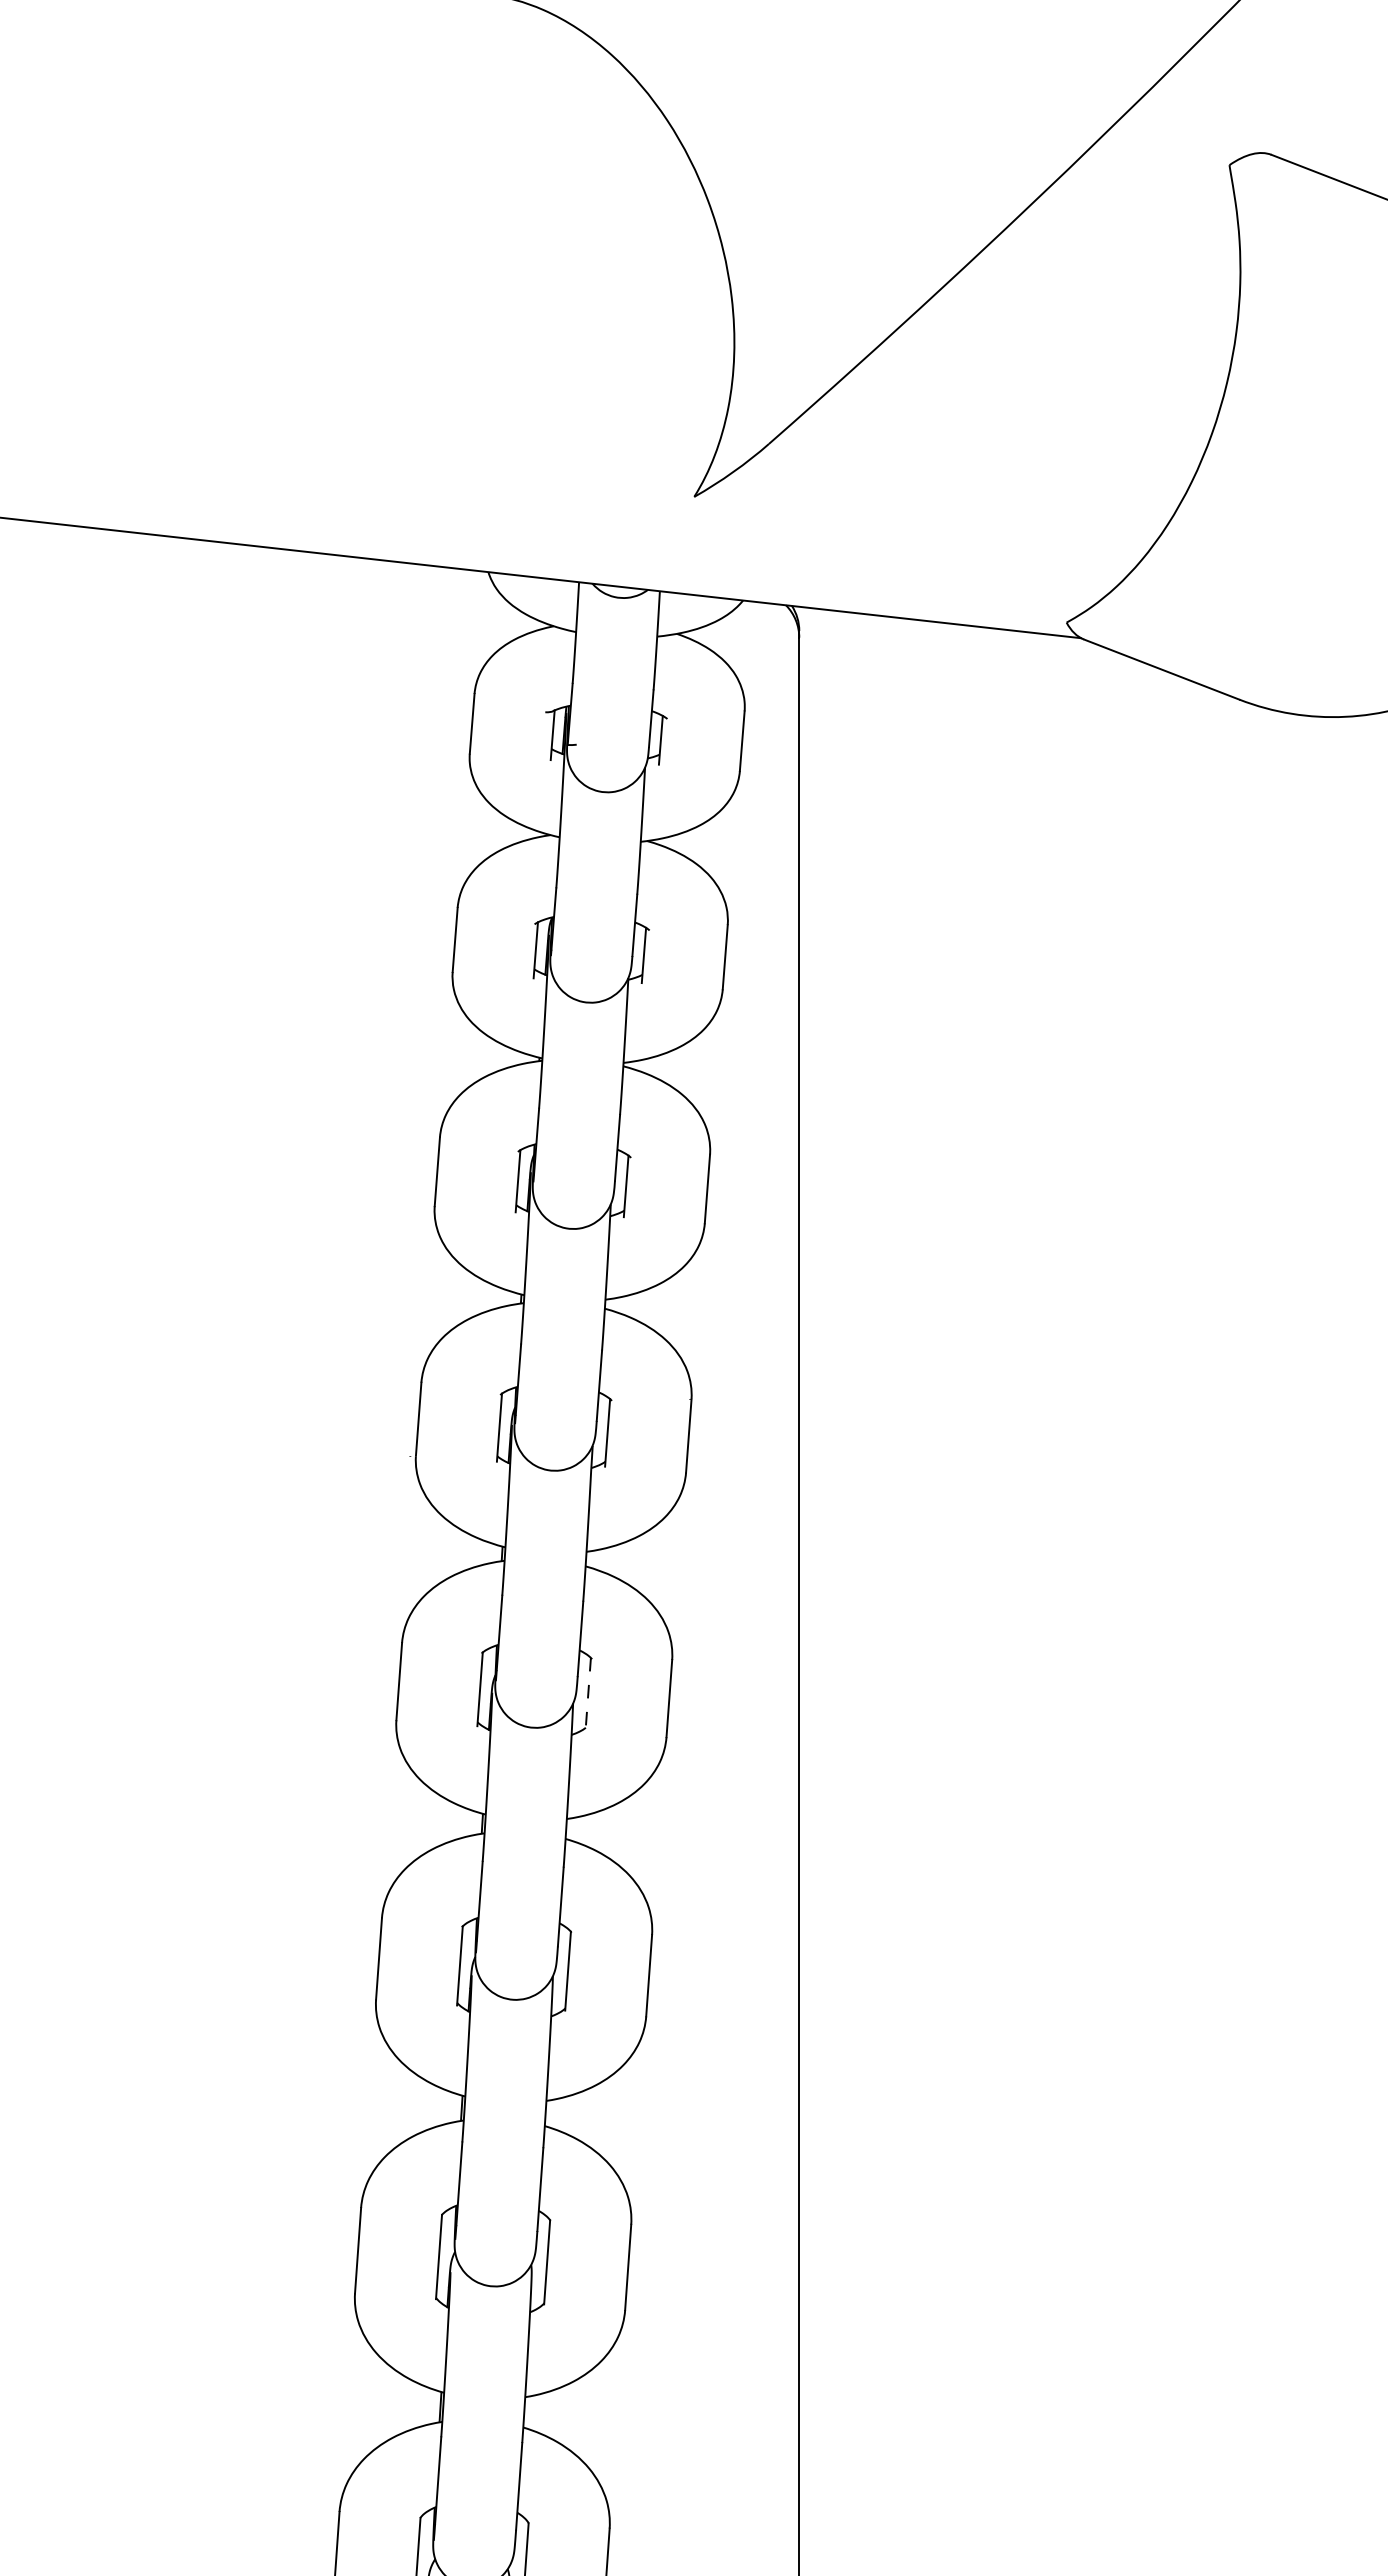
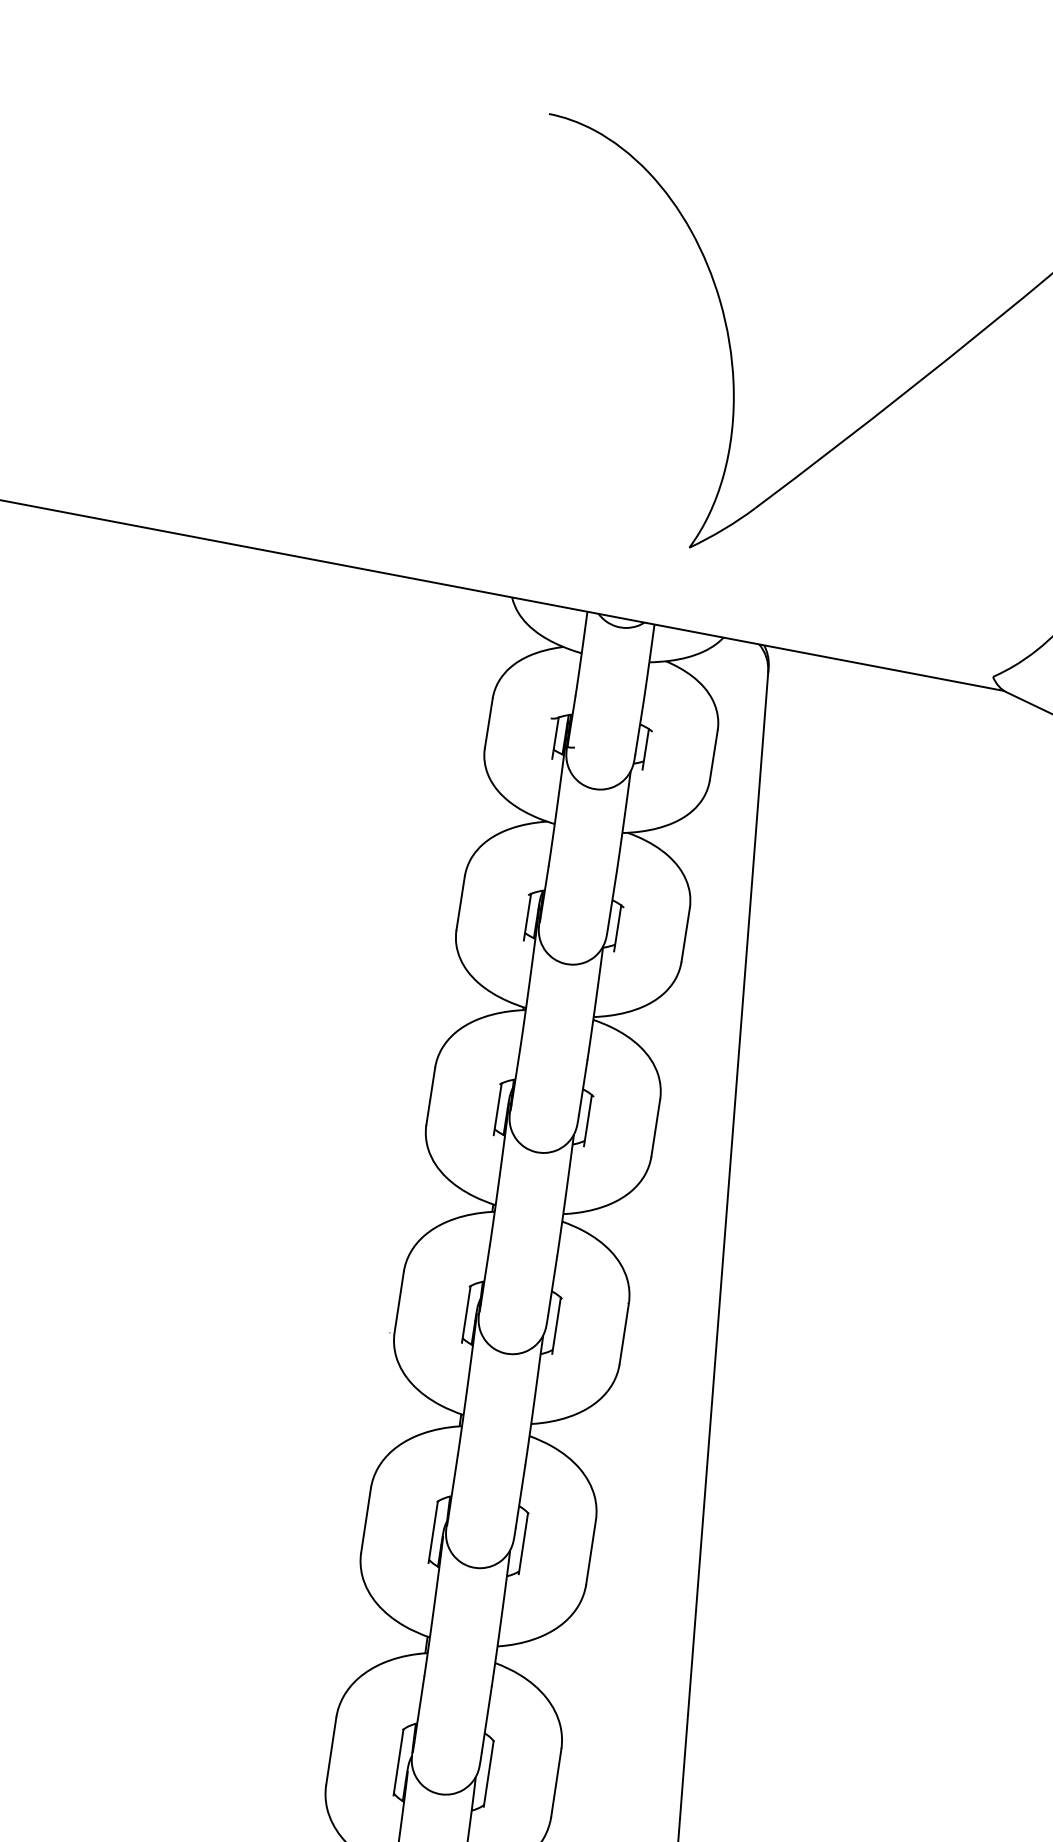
line: (588, 1694) -> (523, 1543), dashed -> solid

